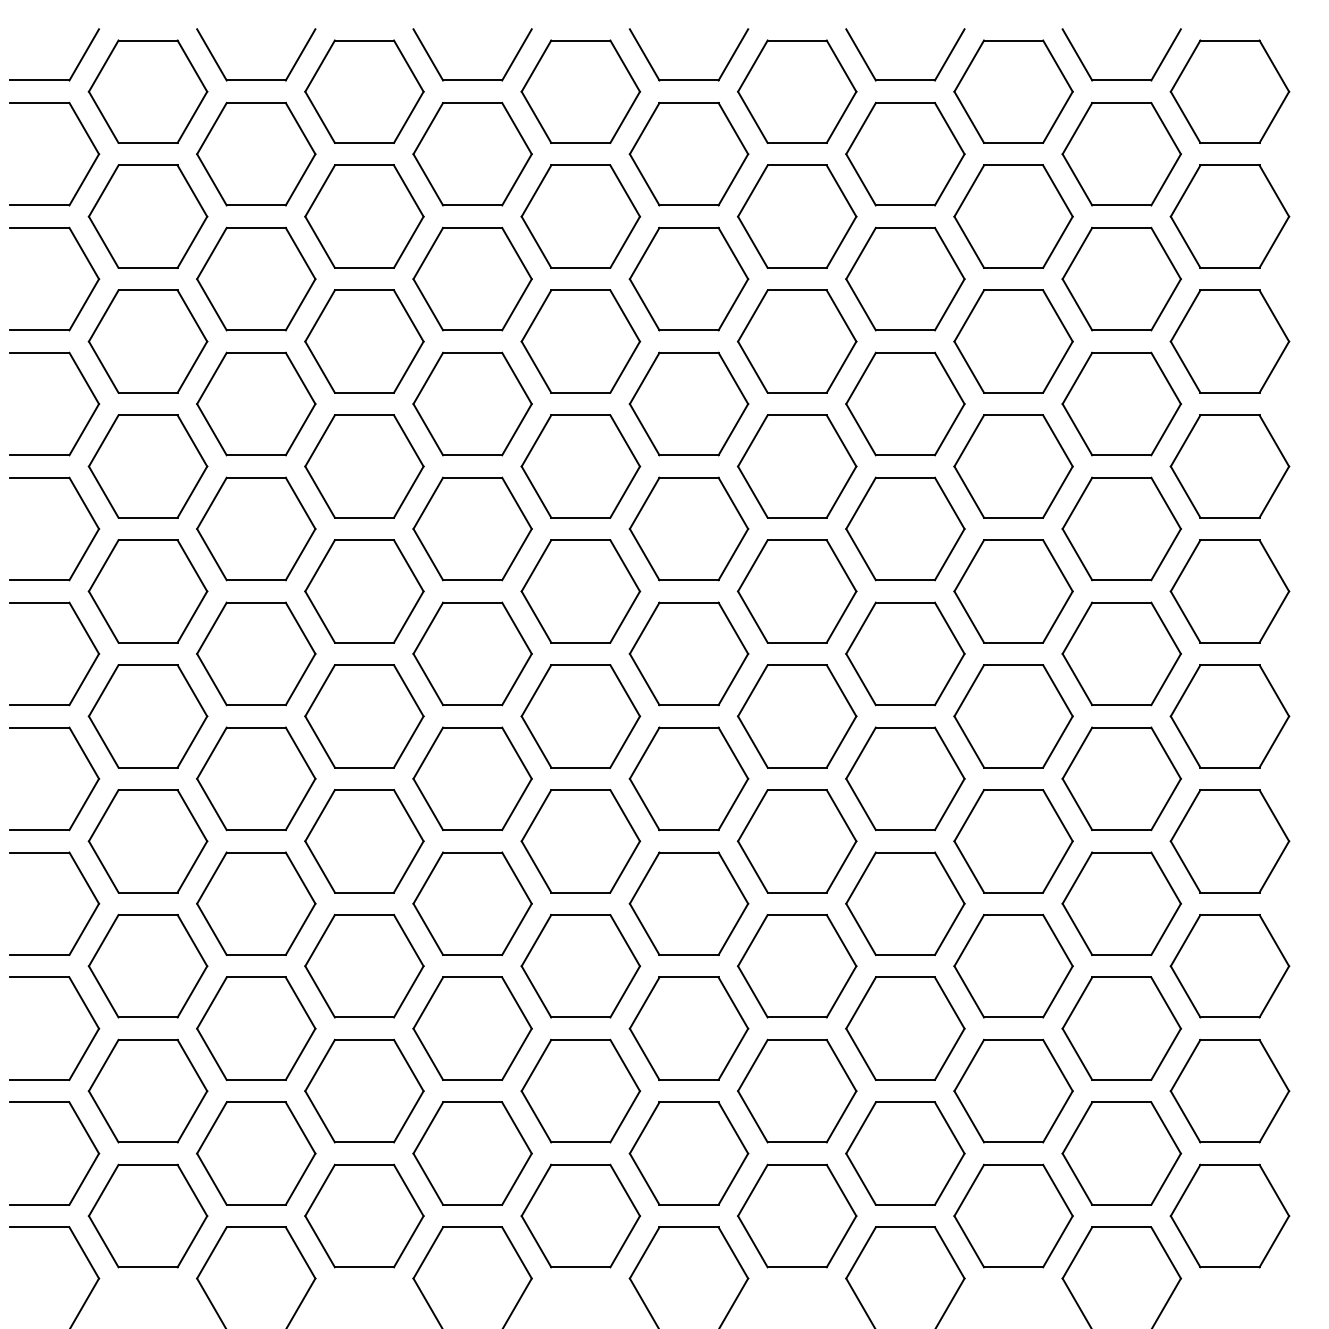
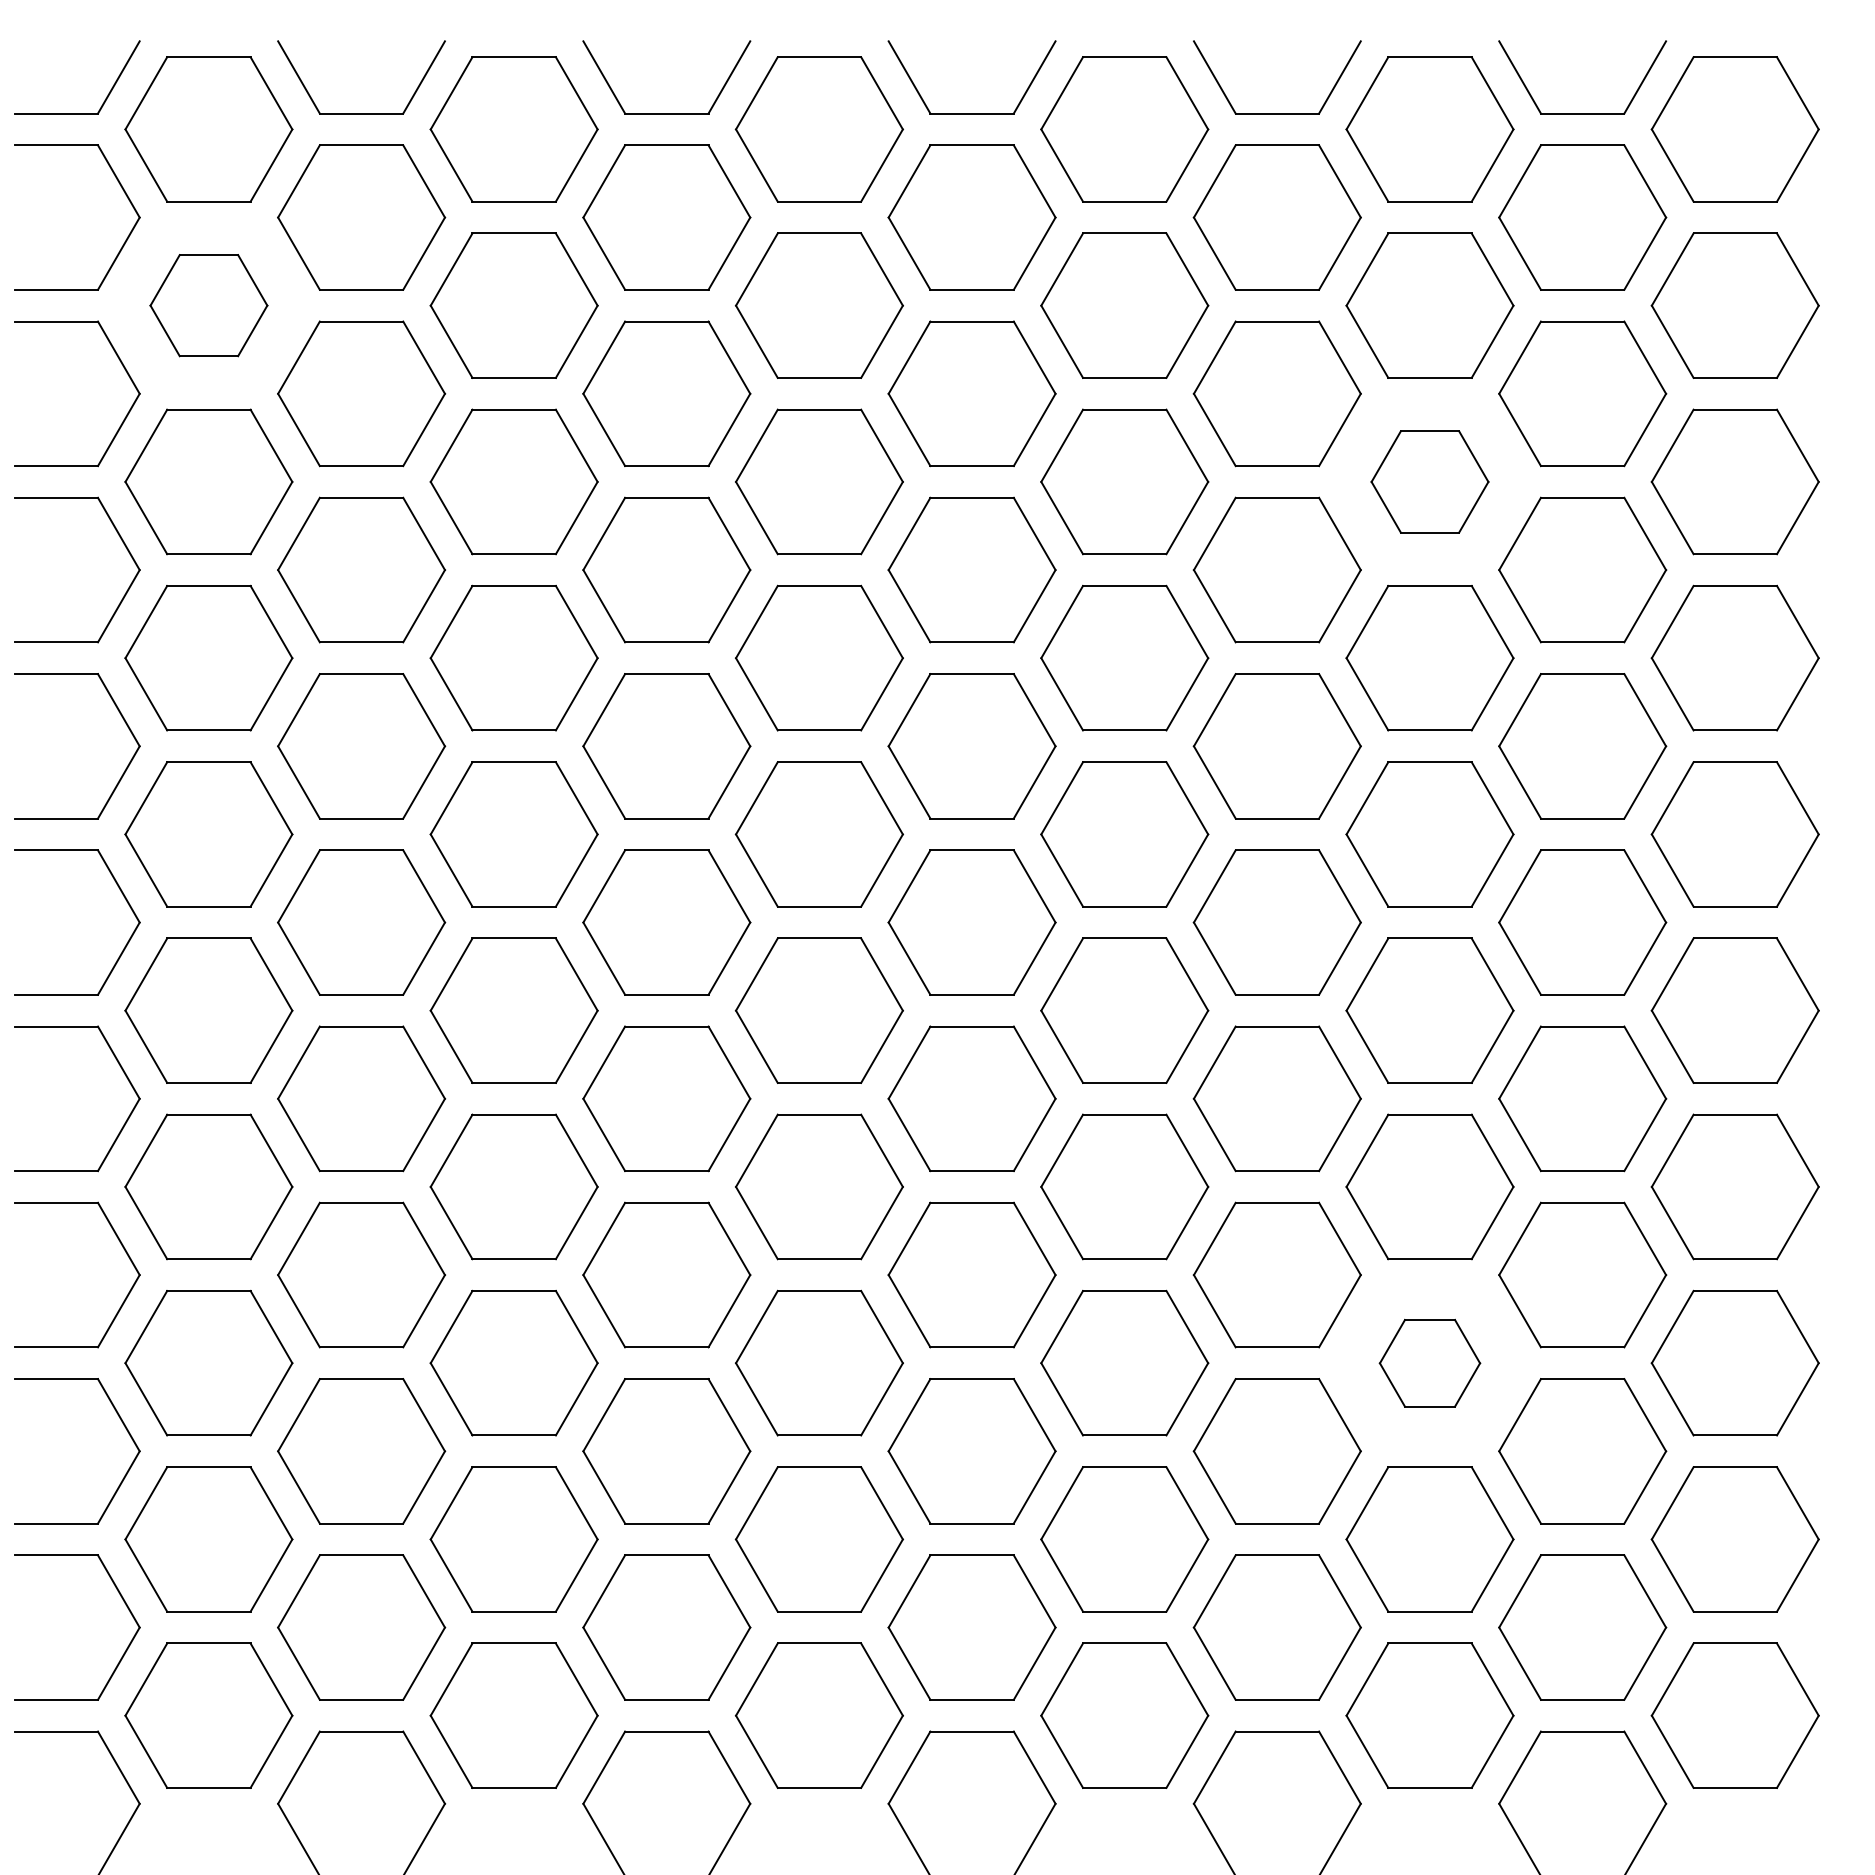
part: (147, 216) -> (208, 305), size x0.7
part: (1013, 341) -> (1429, 481), size x0.7
part: (1013, 966) -> (1429, 1363), size x0.6

